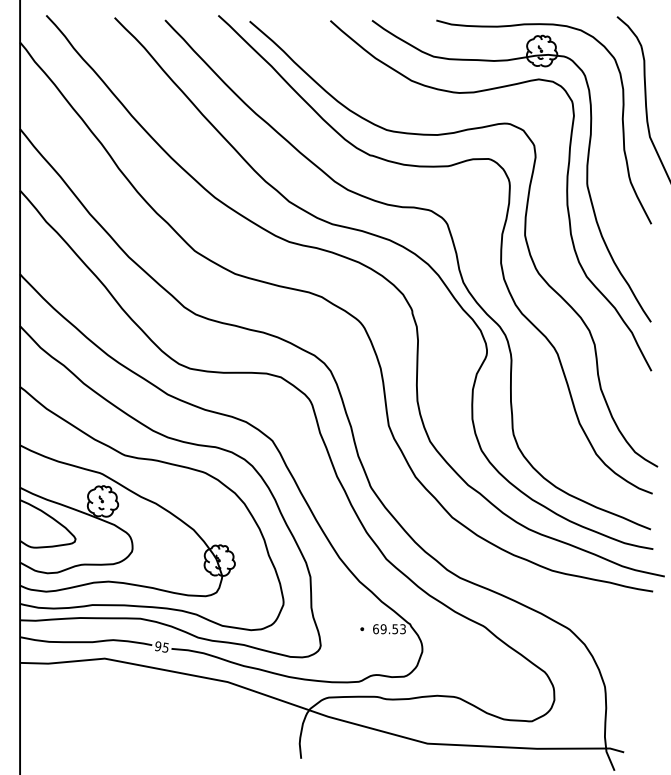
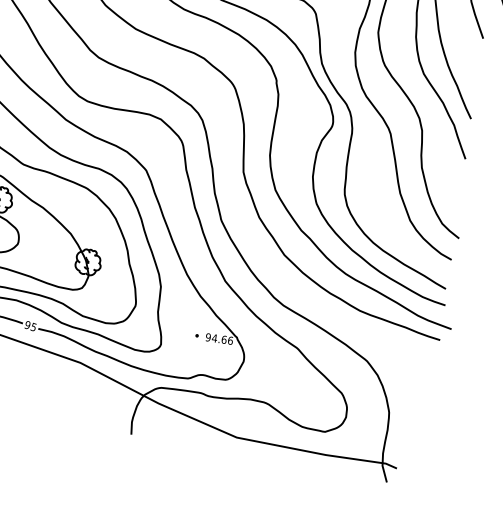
text: (389, 629) -> (219, 339), 69.53 -> 94.66

